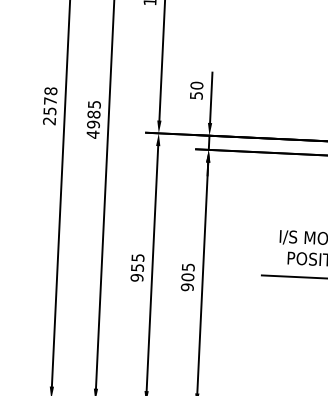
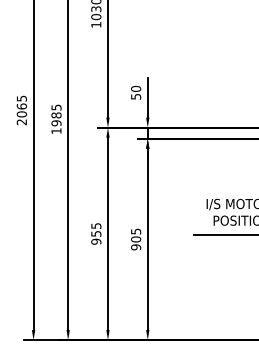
text: (49, 101) -> (21, 106), 2578 -> 2065
text: (93, 135) -> (56, 131), 4985 -> 1985

